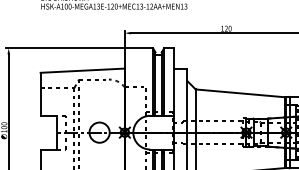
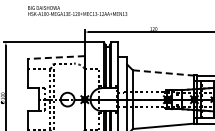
line: (83, 70) -> (56, 57), solid -> dashed
line: (240, 92) -> (163, 72), solid -> dashed

